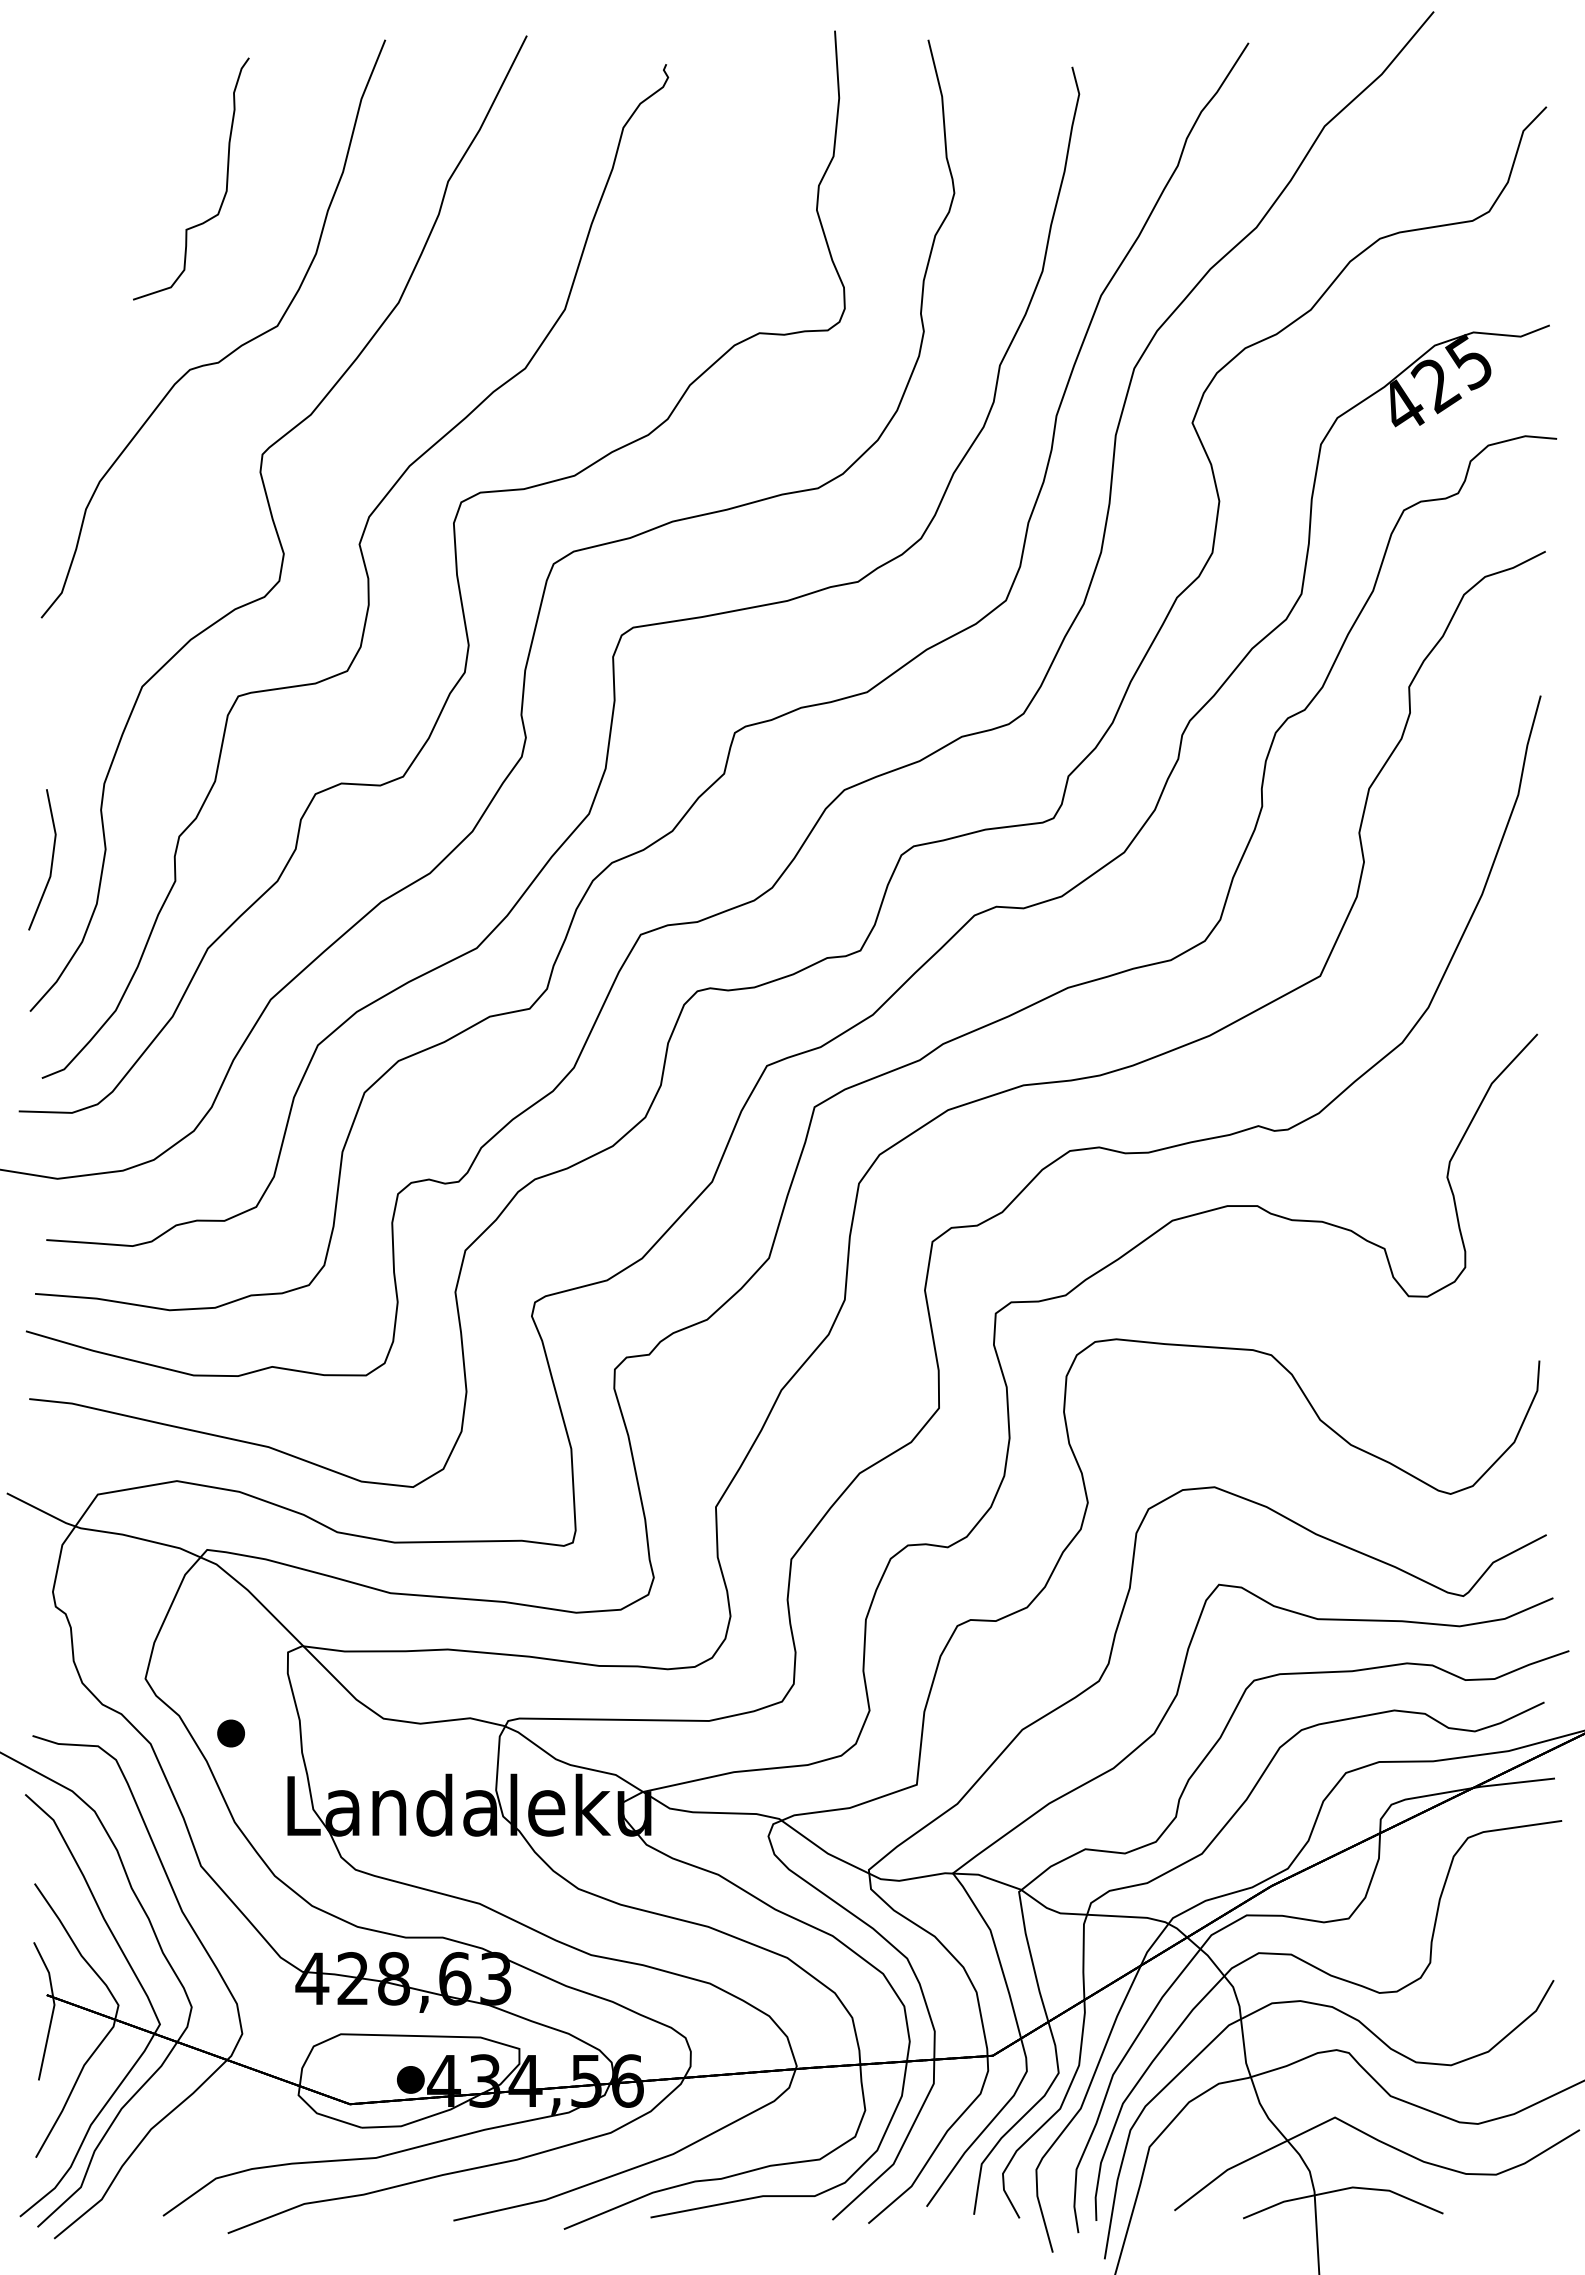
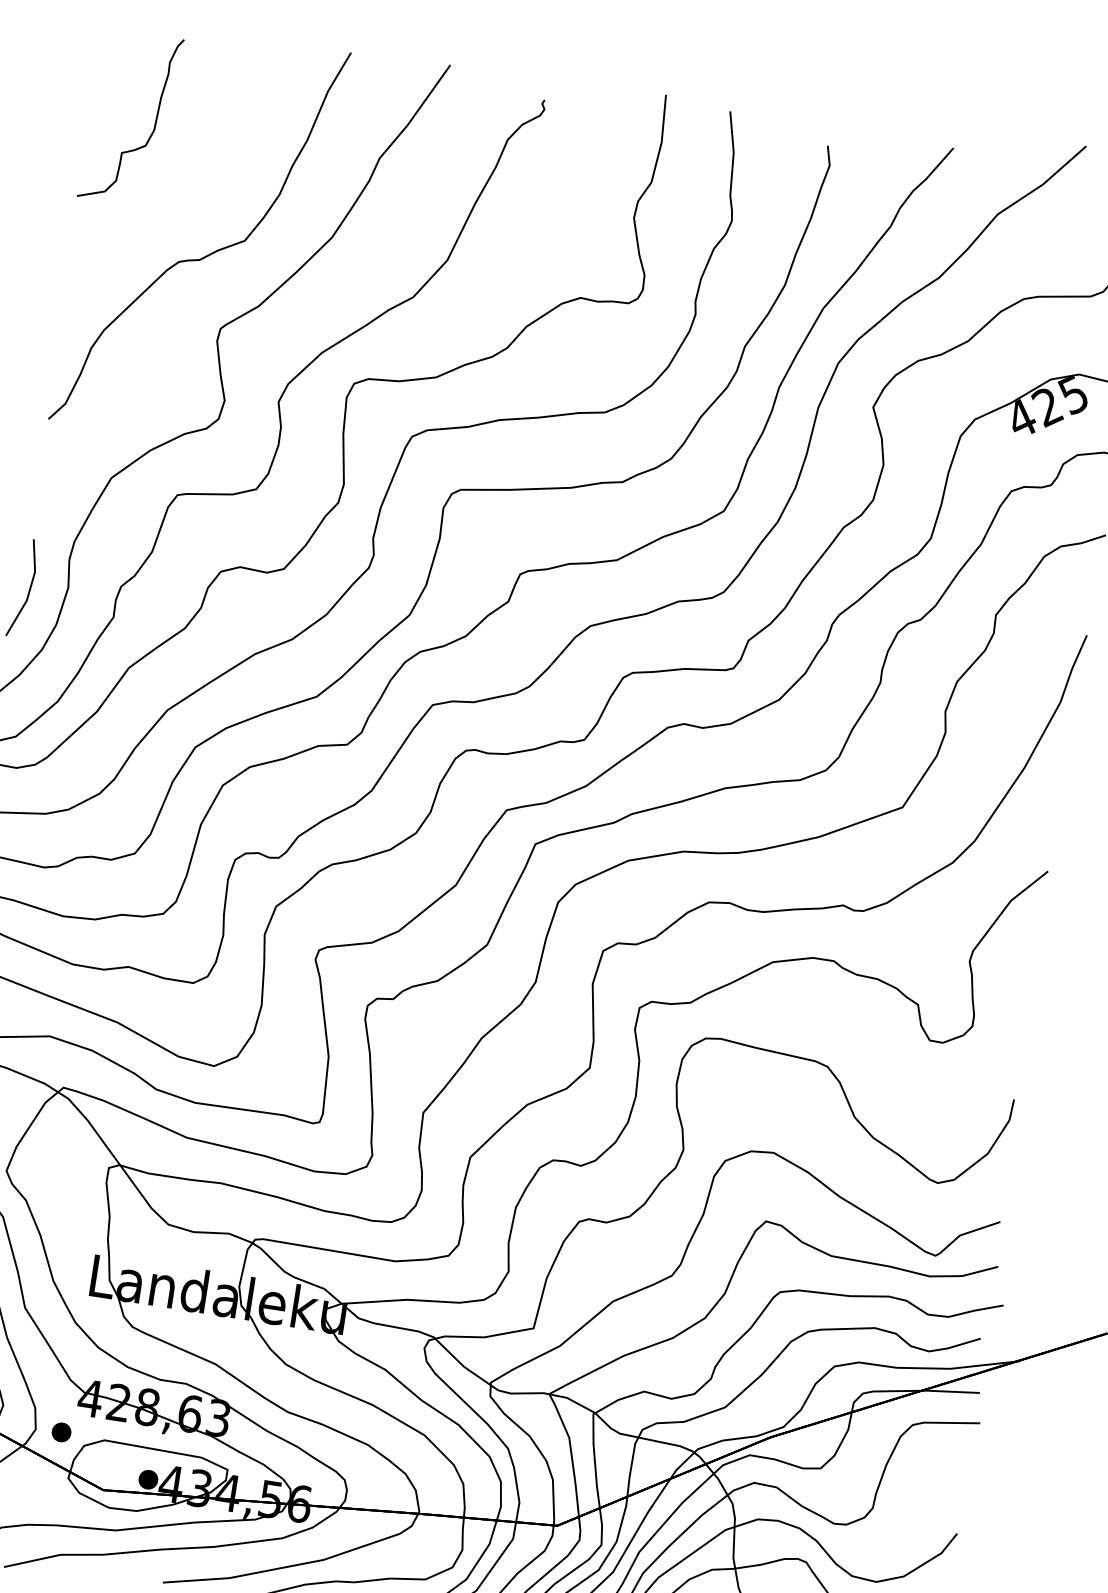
part: (226, 178) -> (155, 121), moved
part: (230, 1733) -> (61, 1432), moved

